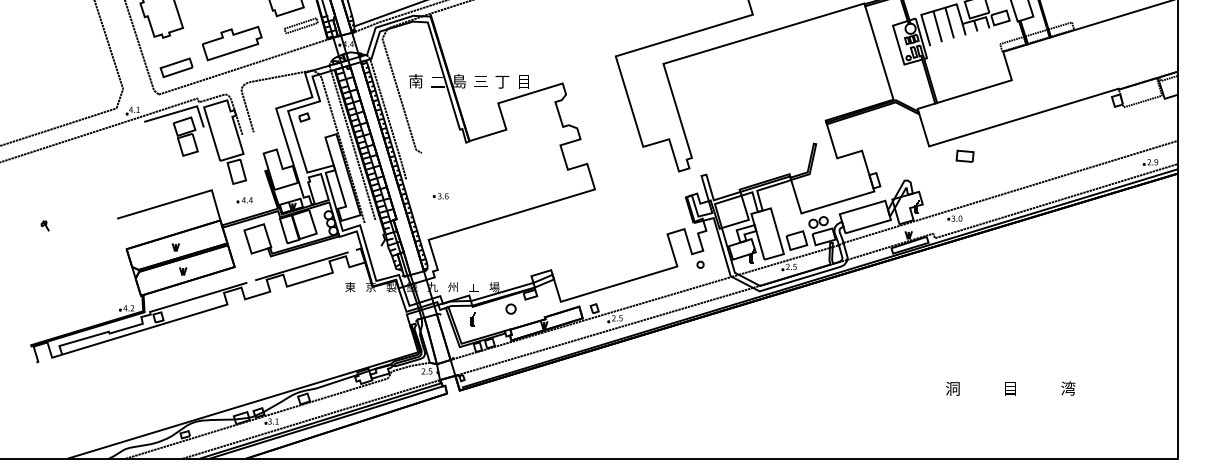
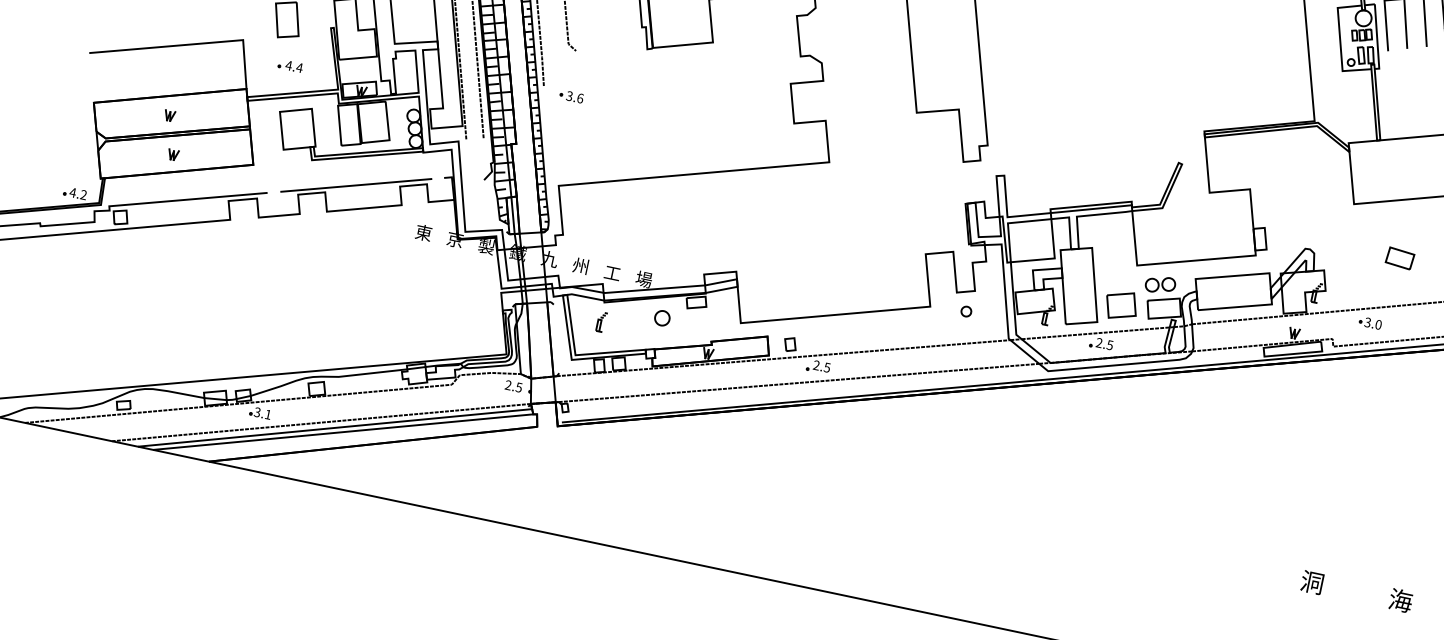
part: (964, 155) -> (1399, 256), moved
part: (440, 196) -> (570, 96), moved
text: (1010, 388) -> (1400, 600), 目 -> 海

